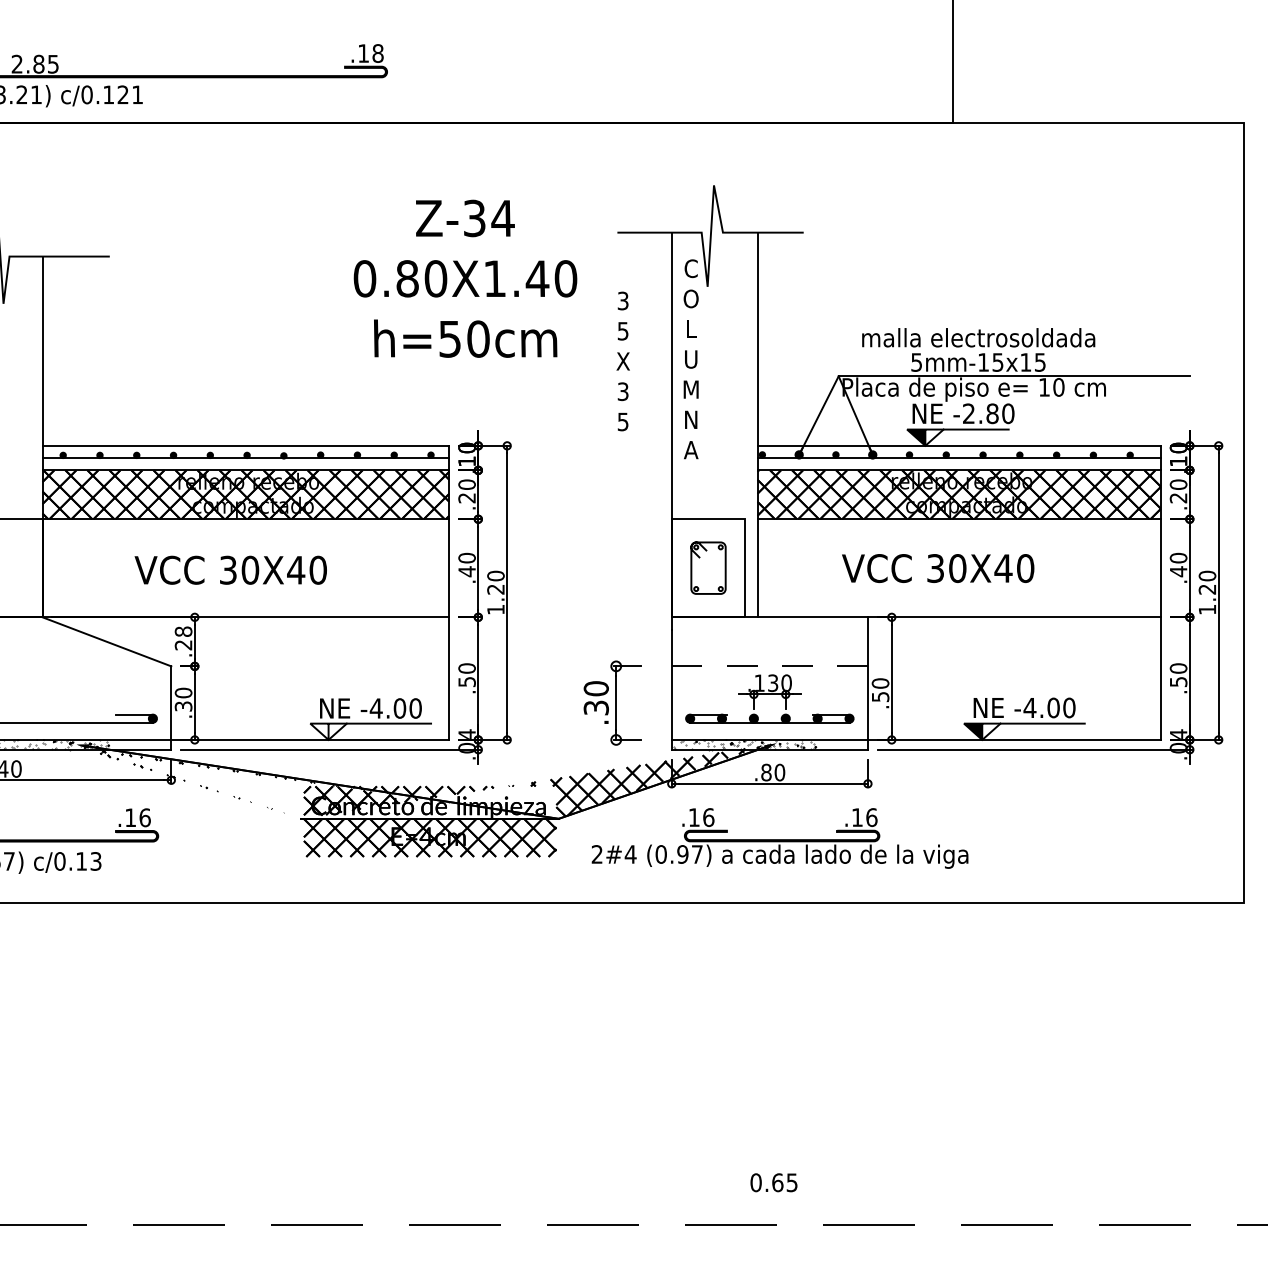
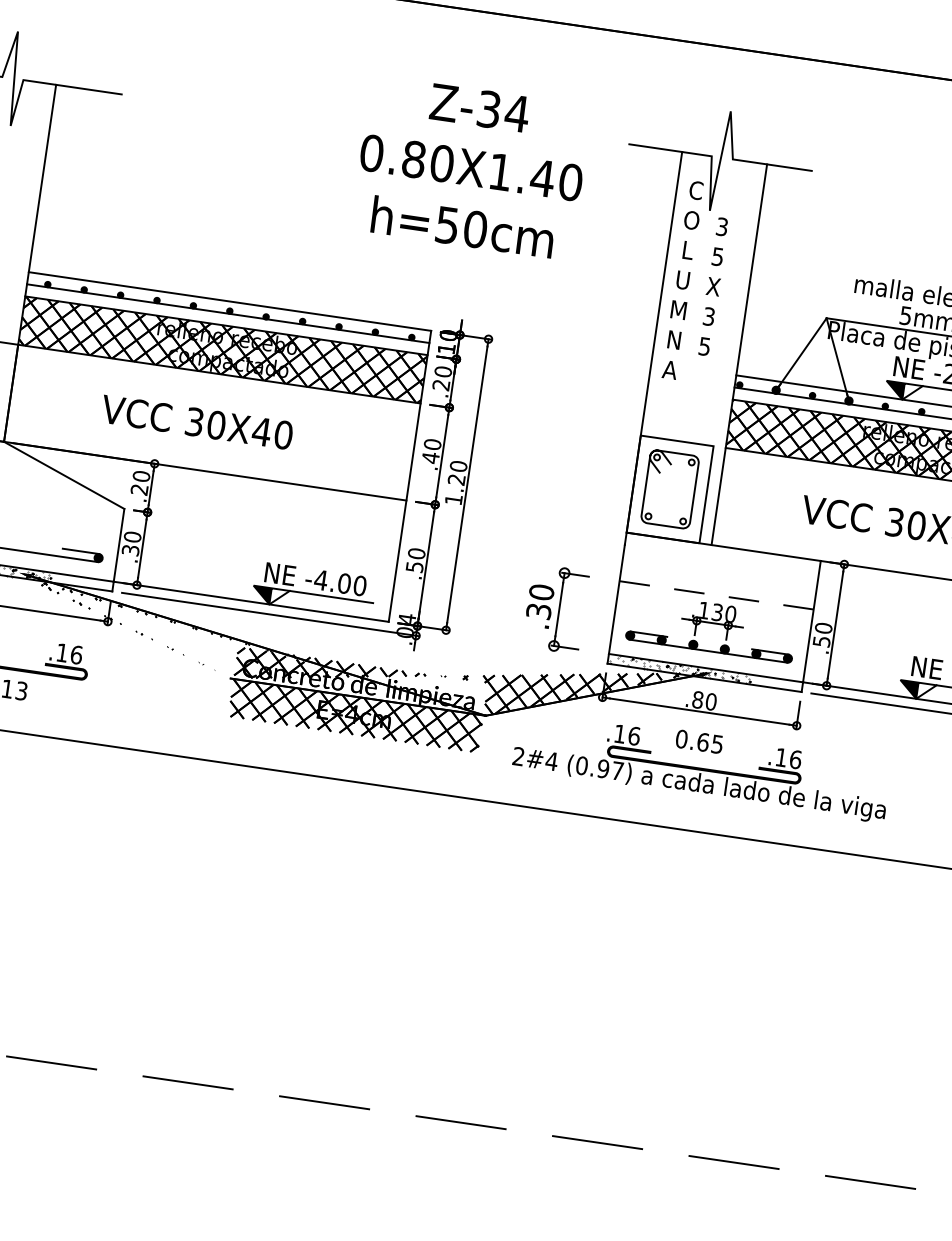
text: (622, 361) -> (712, 286), moved
part: (708, 567) -> (670, 488), size x1.43
text: (183, 631) -> (141, 476), .28 -> .20
fill: (319, 731) -> (261, 594), added
text: (773, 1182) -> (699, 741), moved

